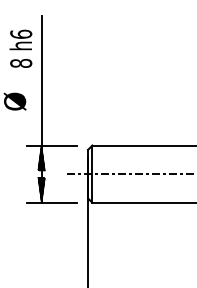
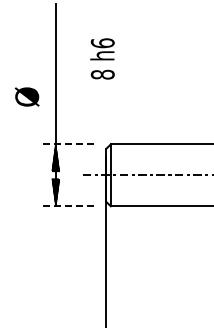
text: (20, 48) -> (102, 58), moved
line: (52, 145) -> (67, 144), solid -> dashed
line: (52, 202) -> (67, 206), solid -> dashed

